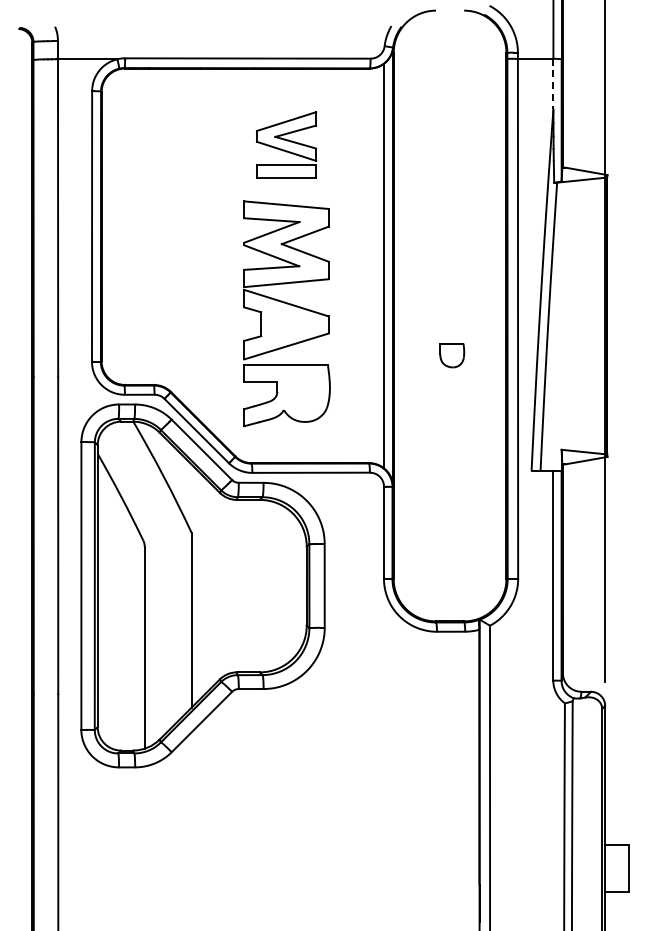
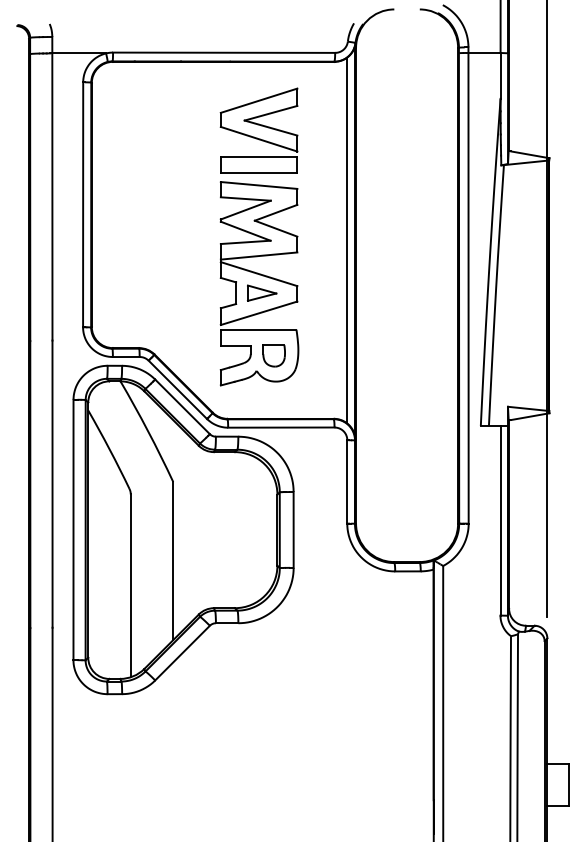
line: (553, 84) -> (500, 76), dashed -> solid
part: (286, 144) -> (259, 130), size x1.43
part: (289, 323) -> (261, 292), added
part: (452, 355) -> (274, 355), moved

